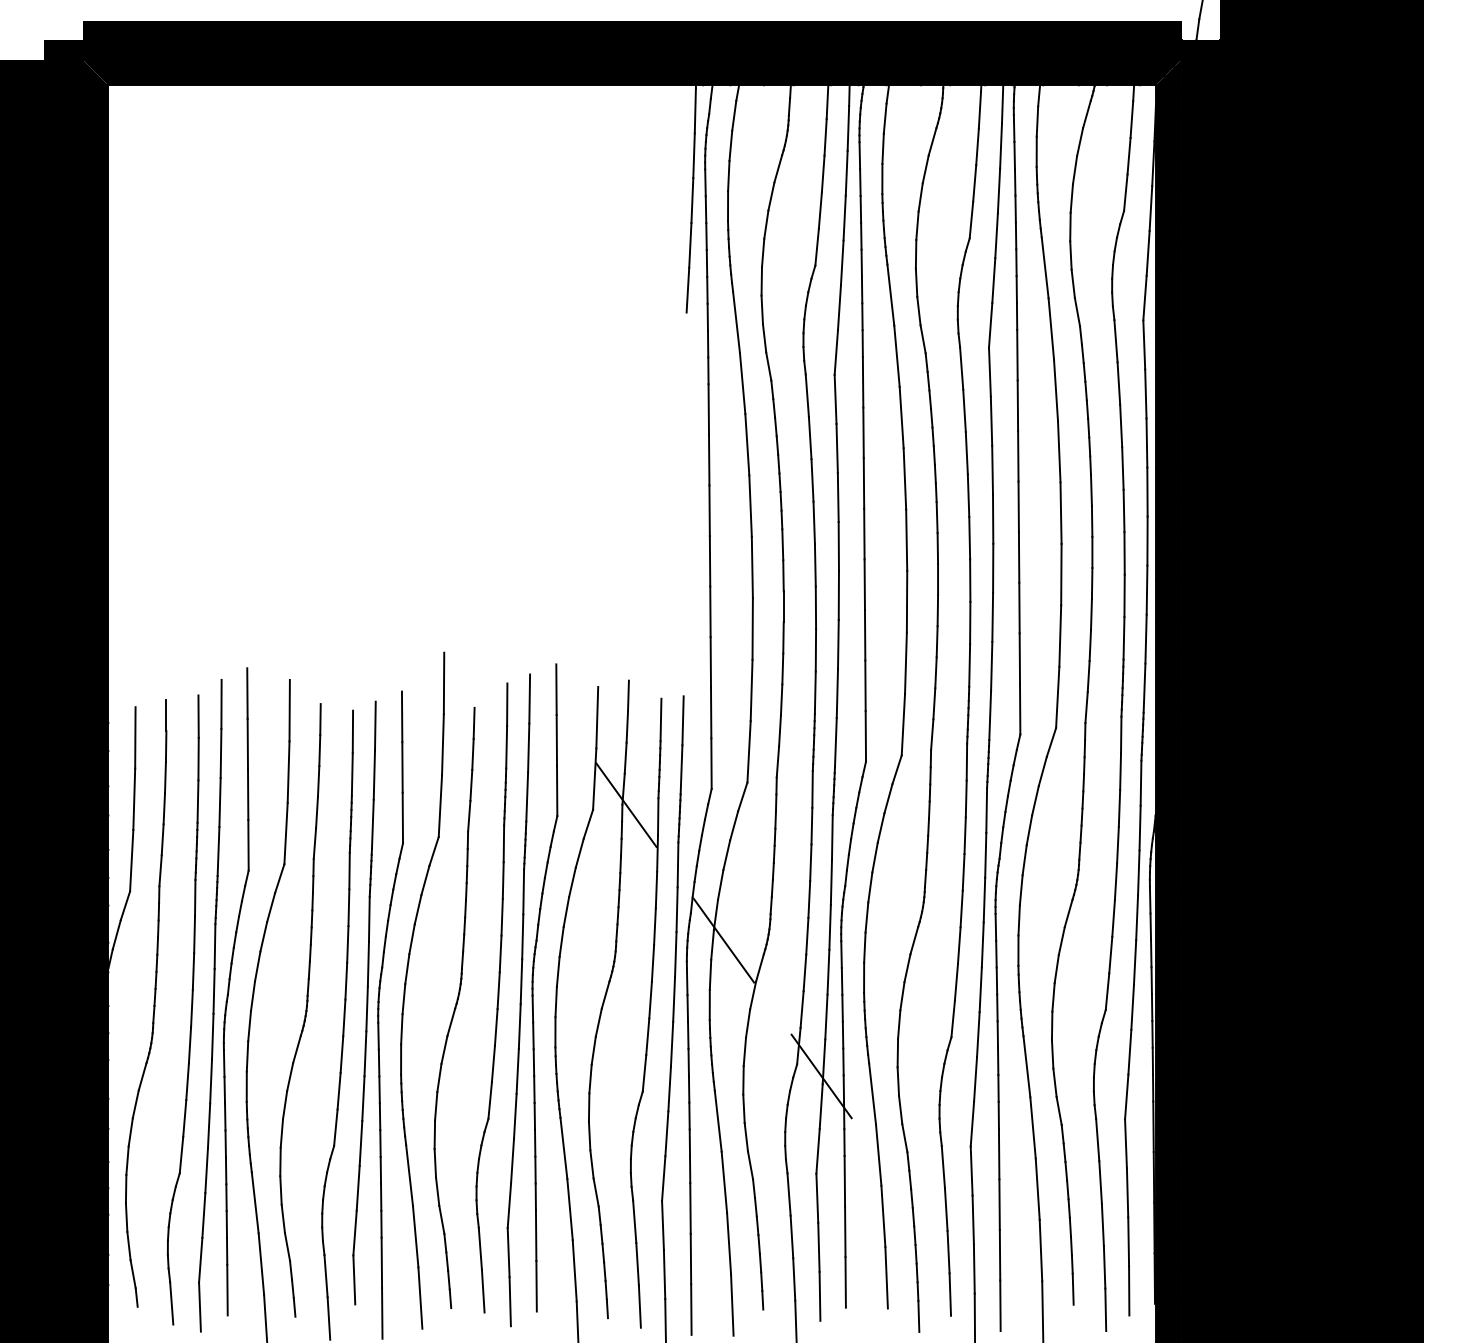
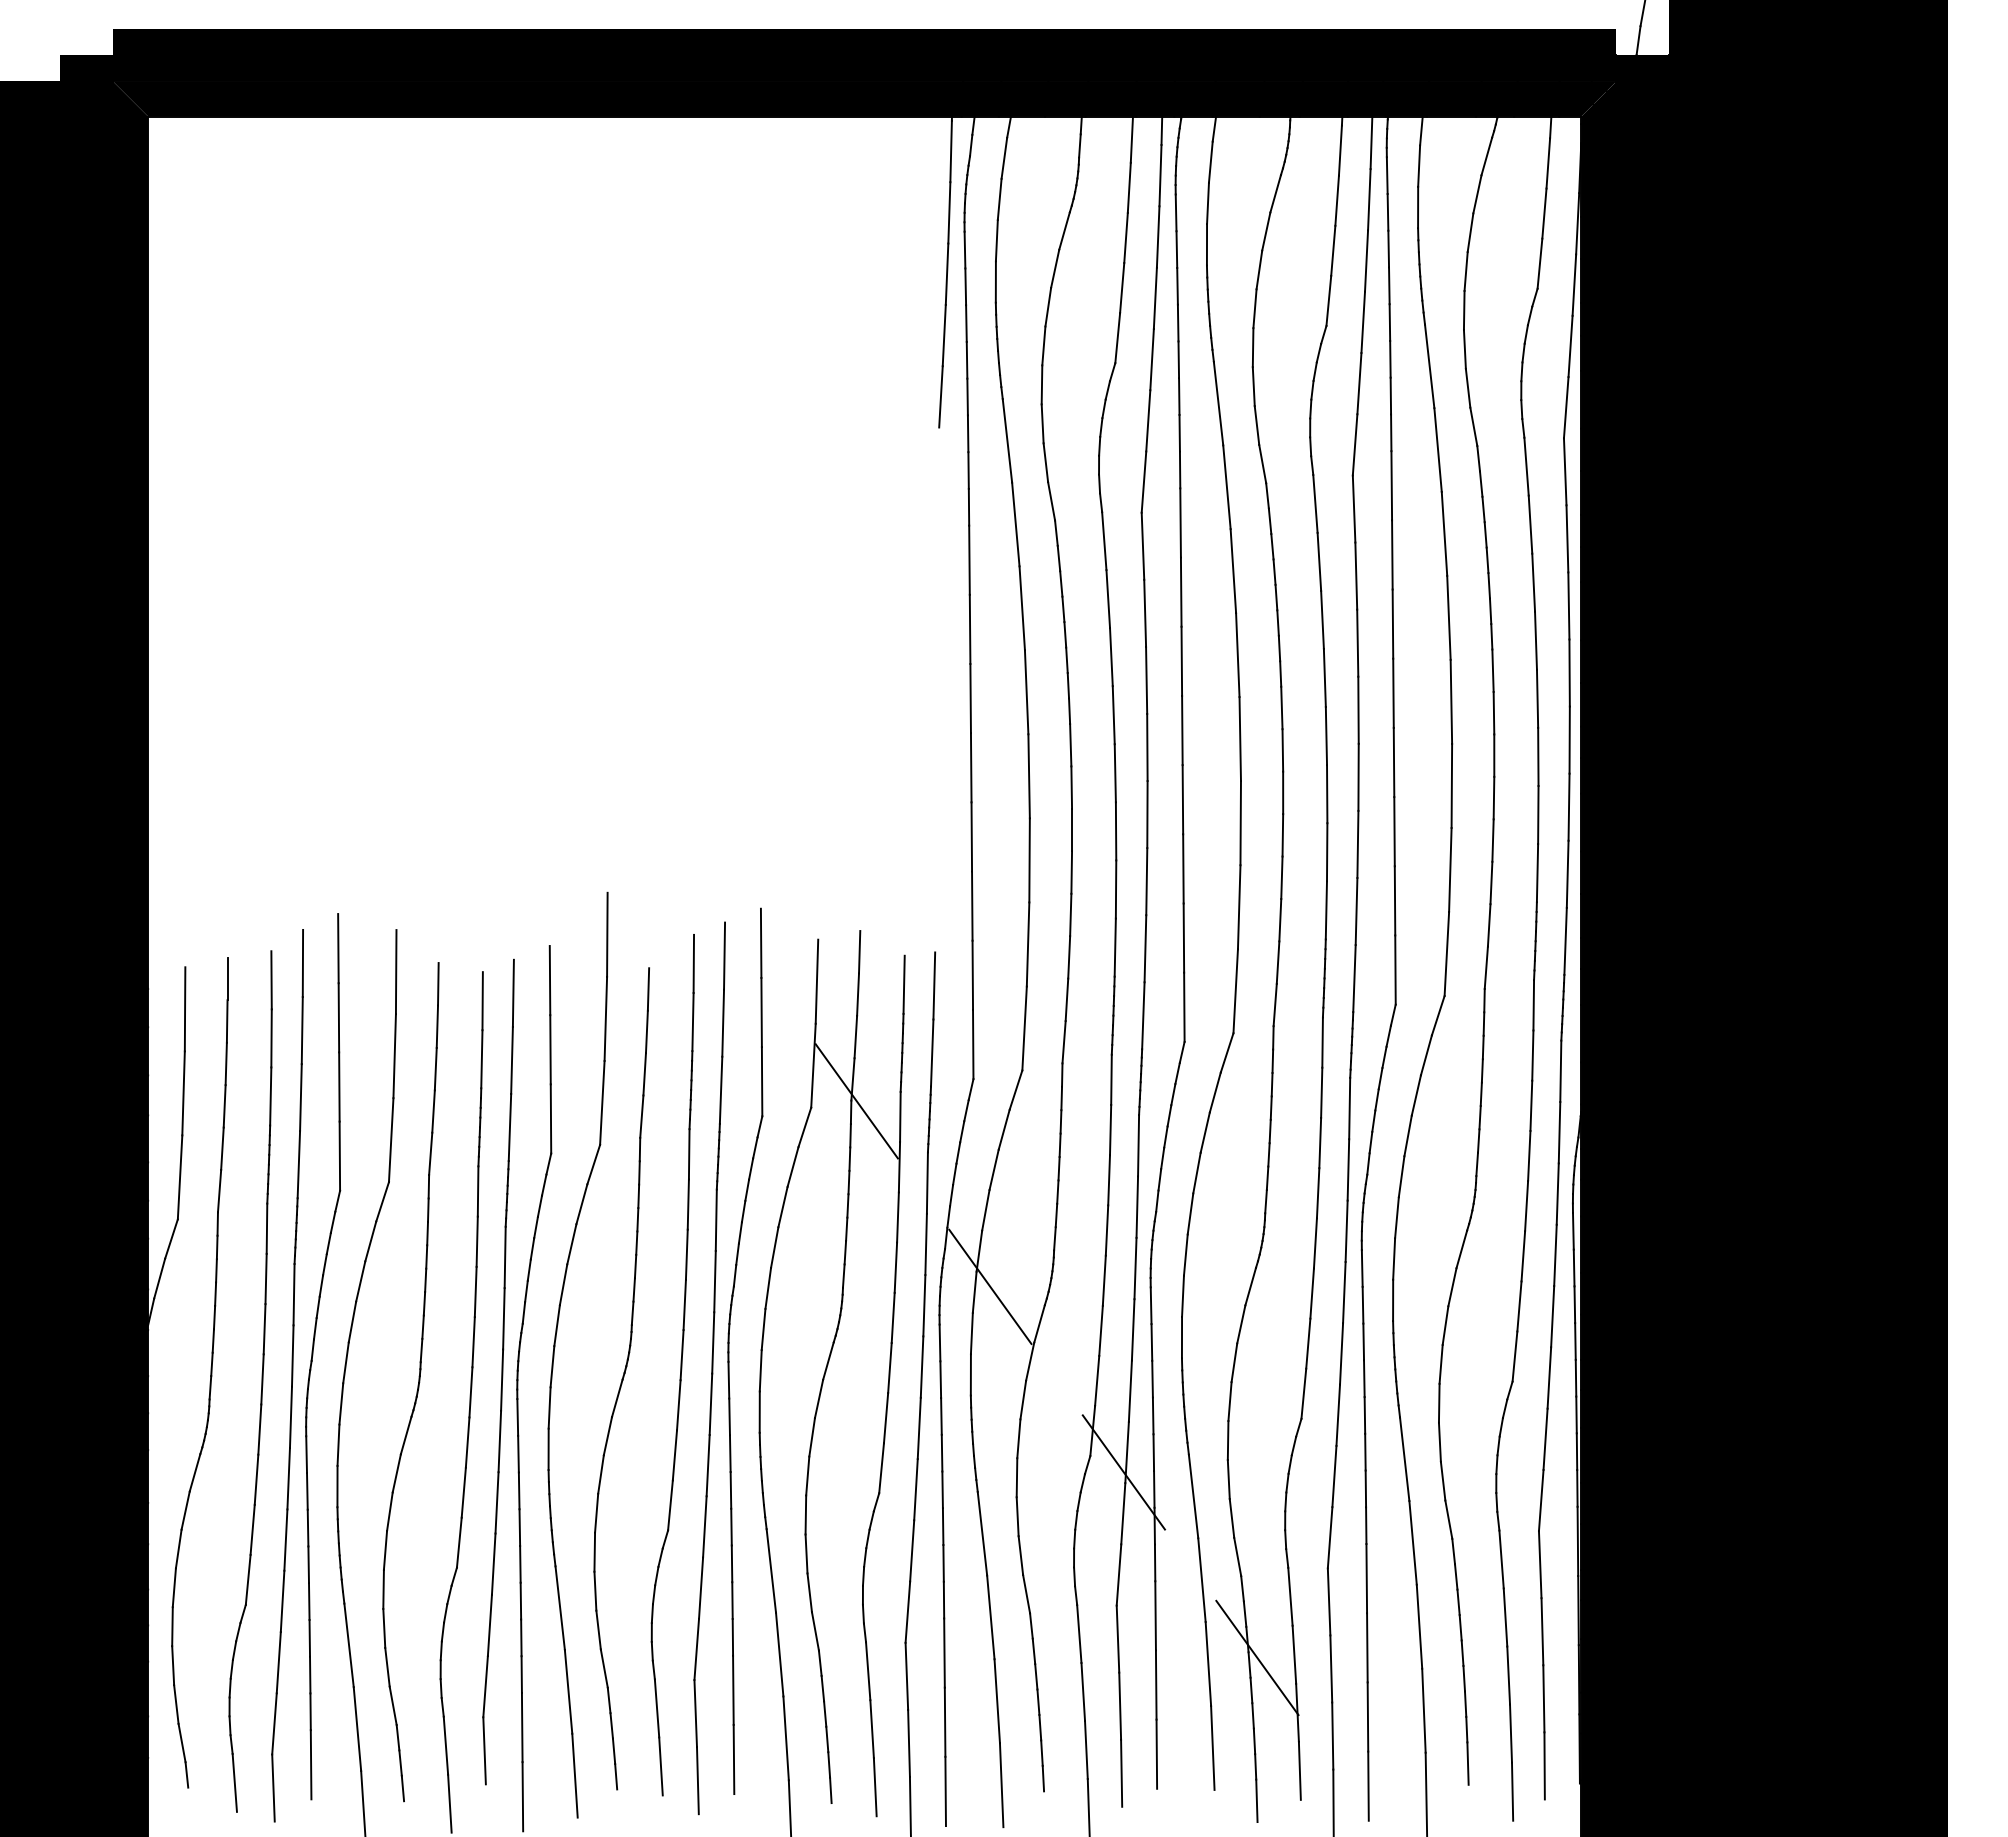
line: (919, 1211) -> (1257, 1657), added

